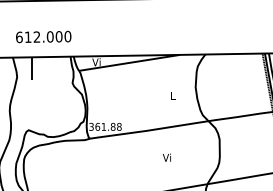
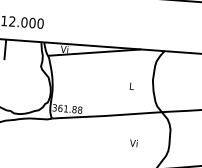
text: (166, 157) -> (133, 143), moved

